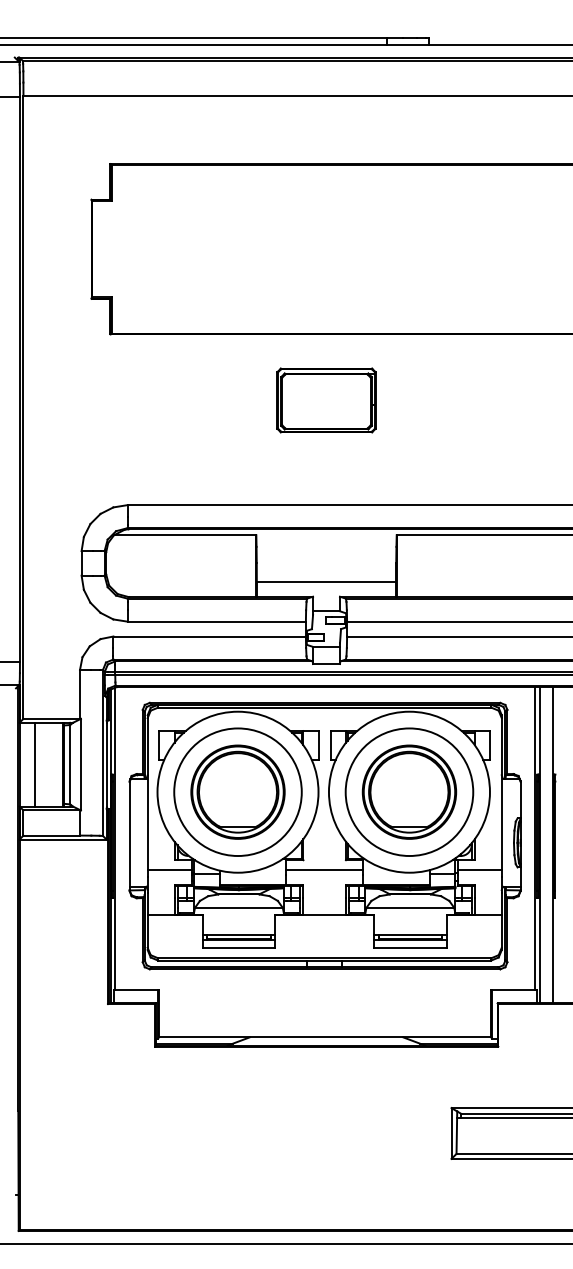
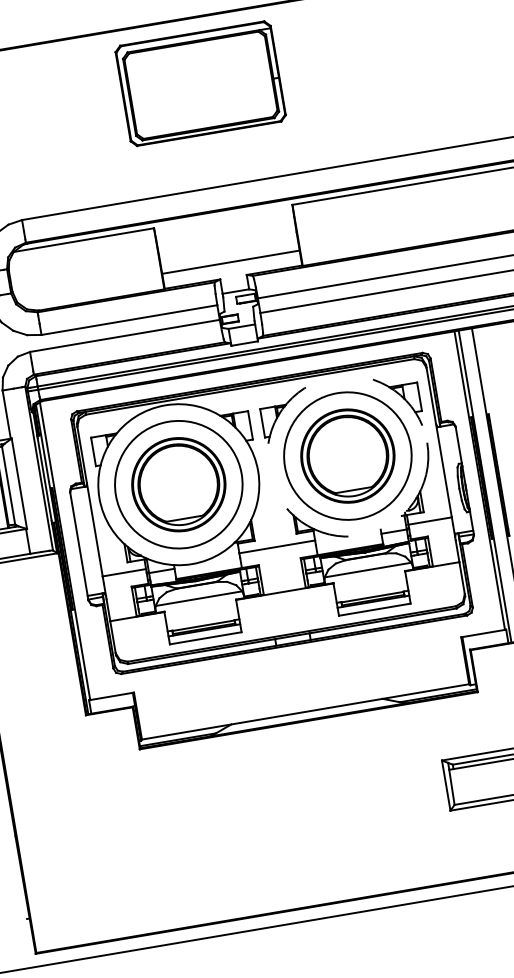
part: (326, 400) -> (200, 83), size x1.6
circle: (408, 791) -> (346, 455), solid -> dashed

